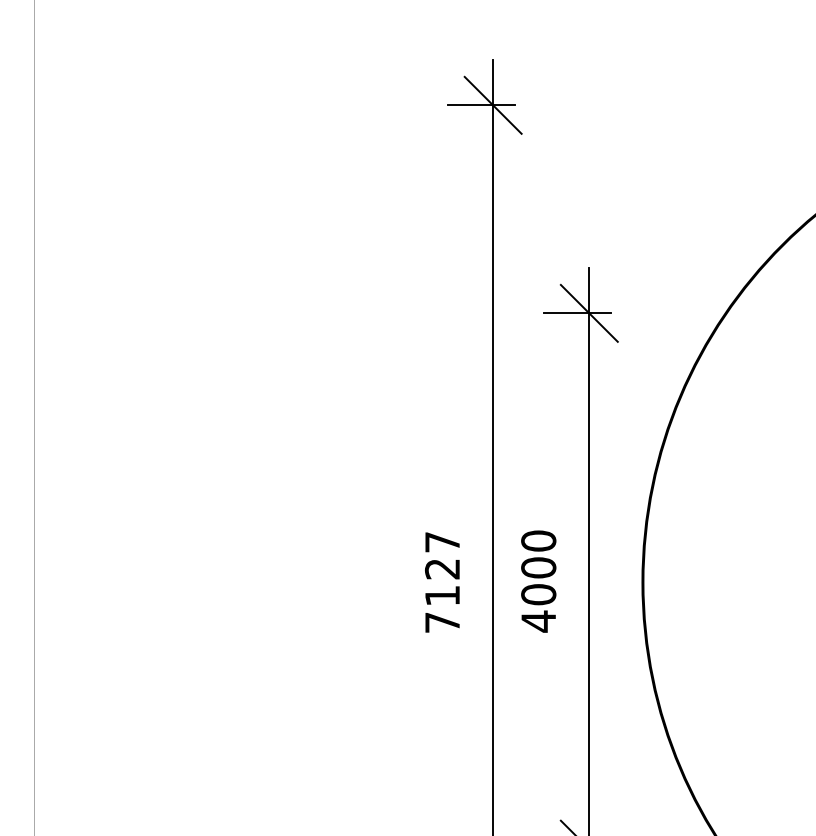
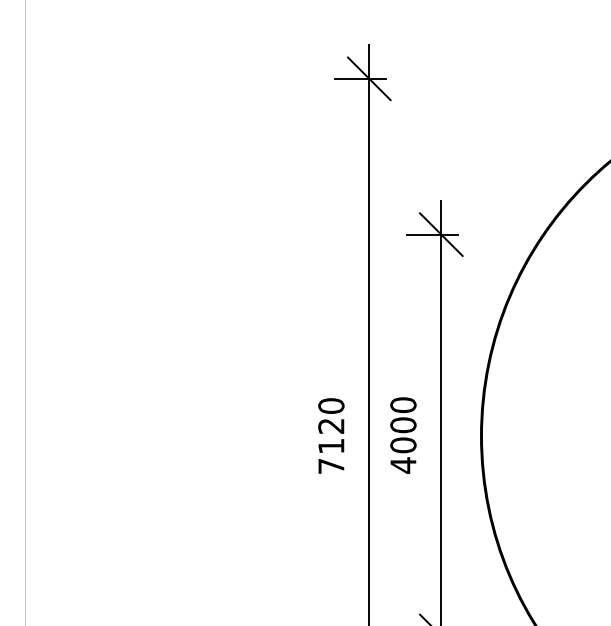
text: (442, 541) -> (331, 405), 7127 -> 7120

